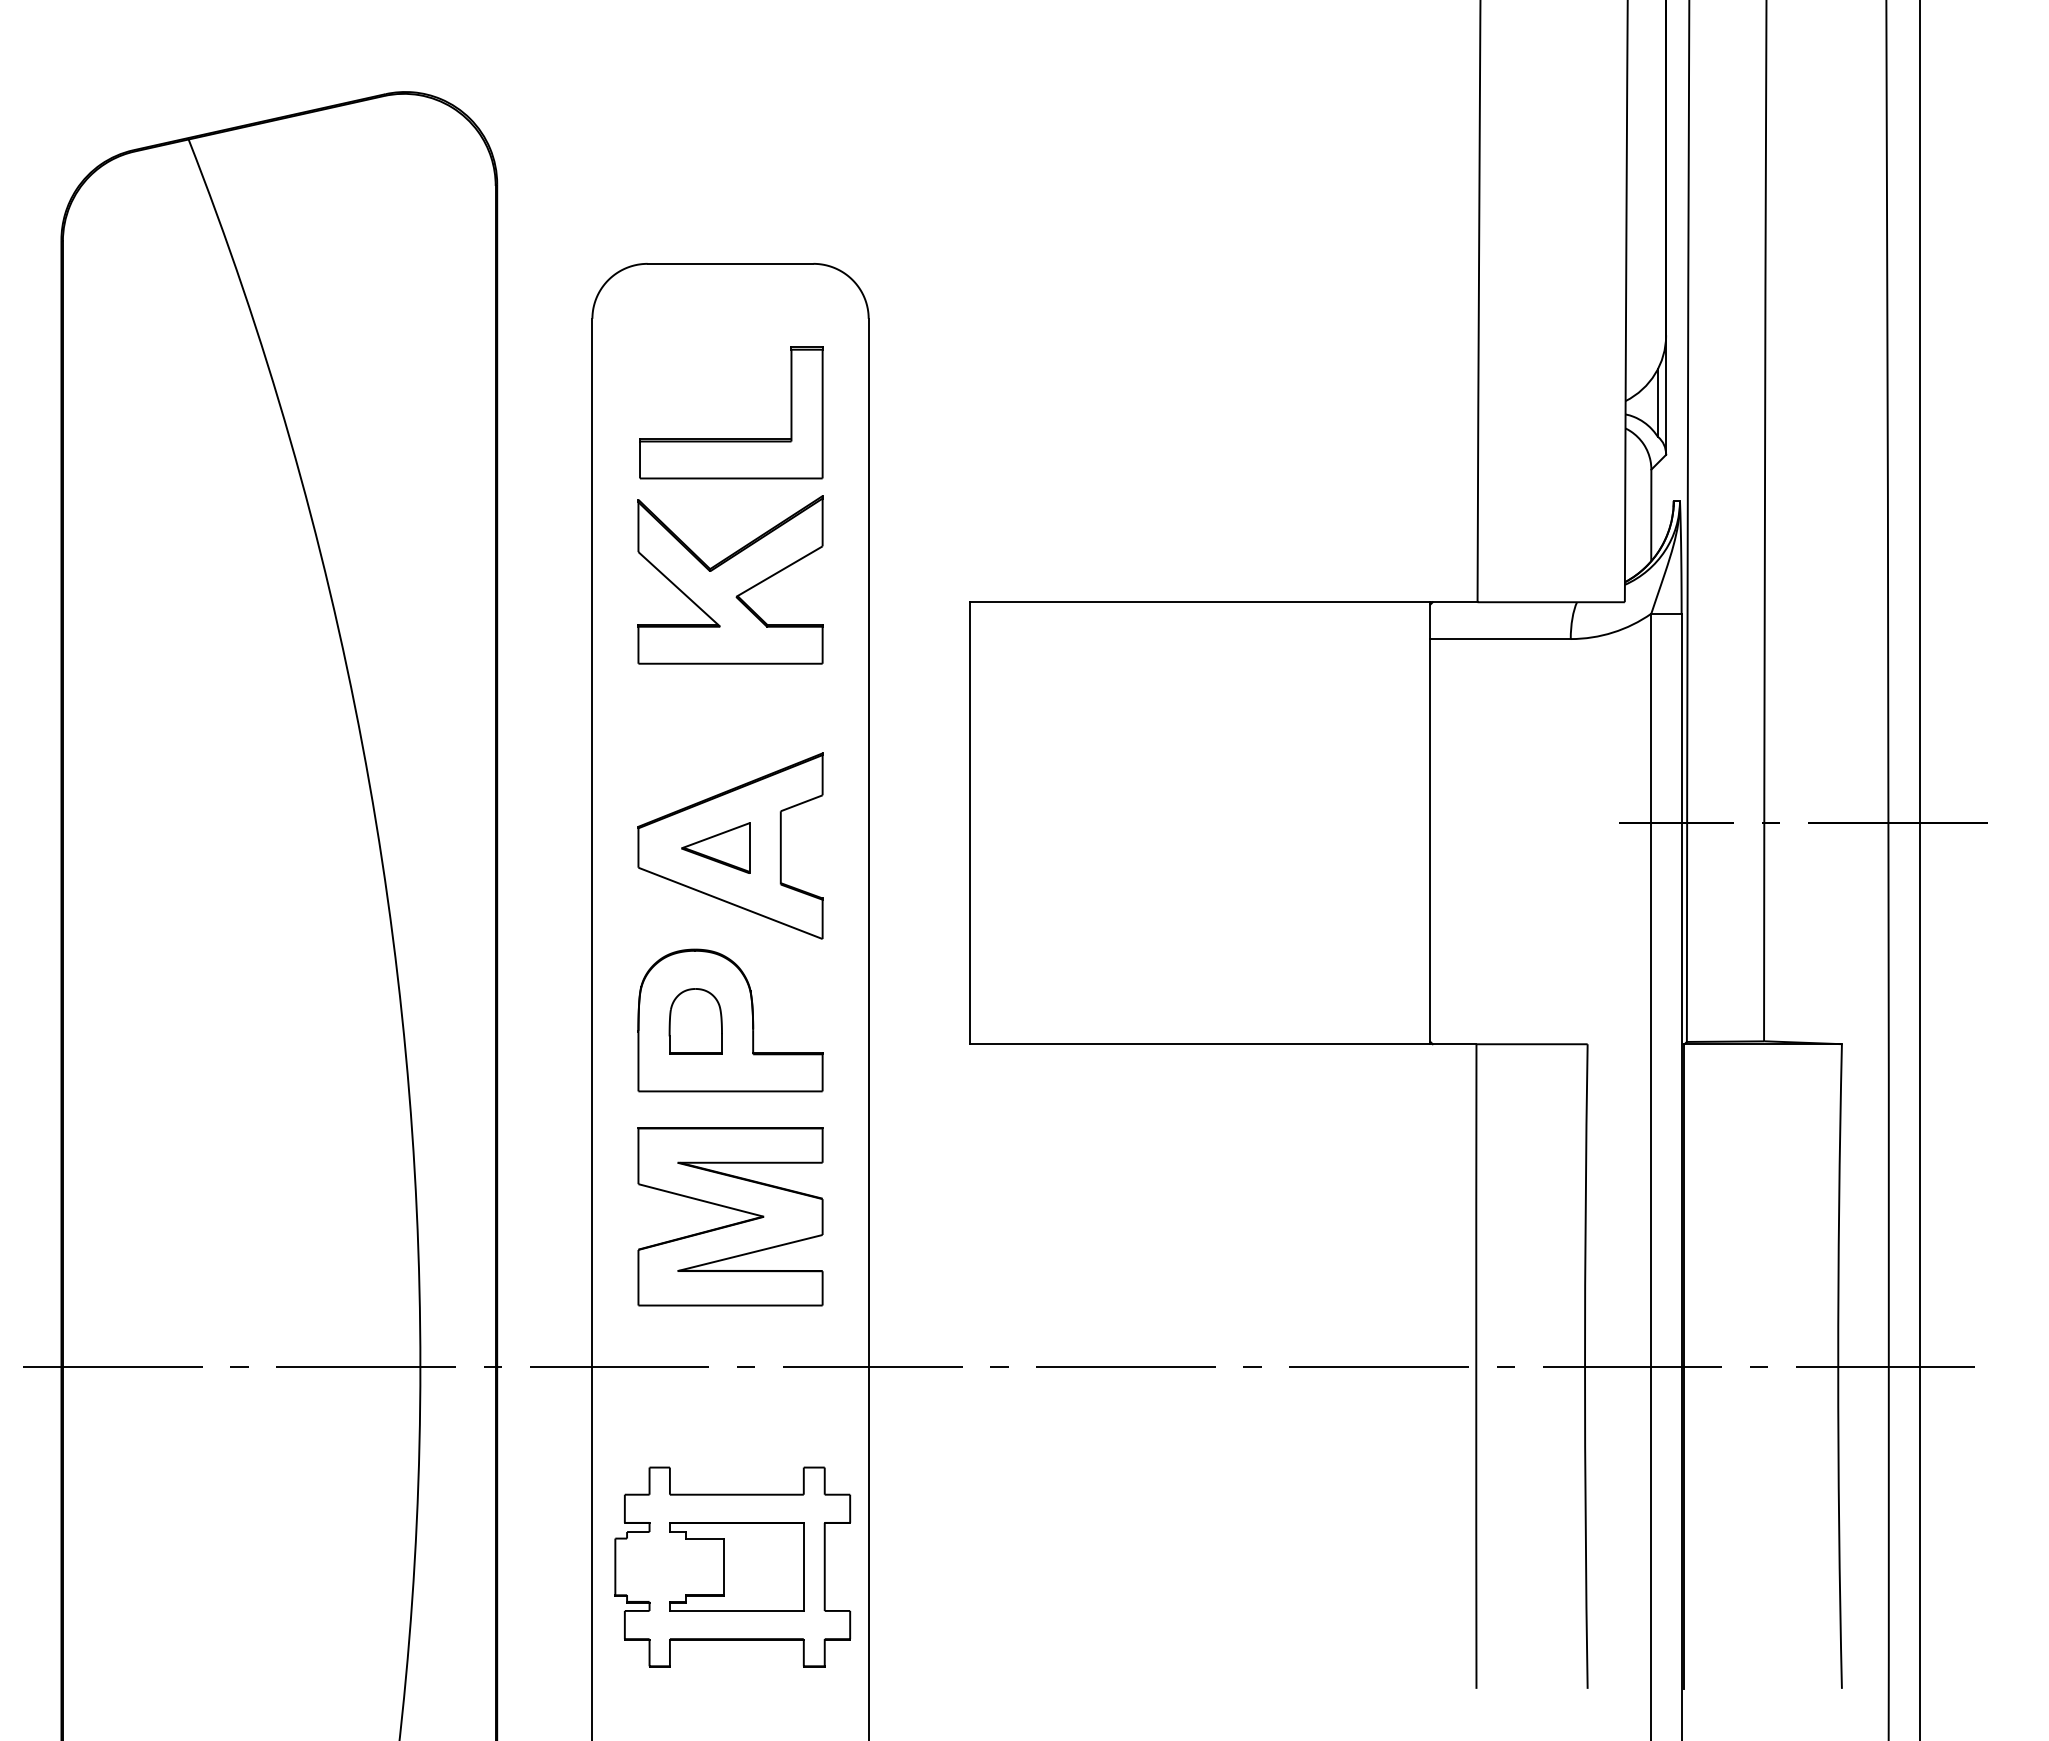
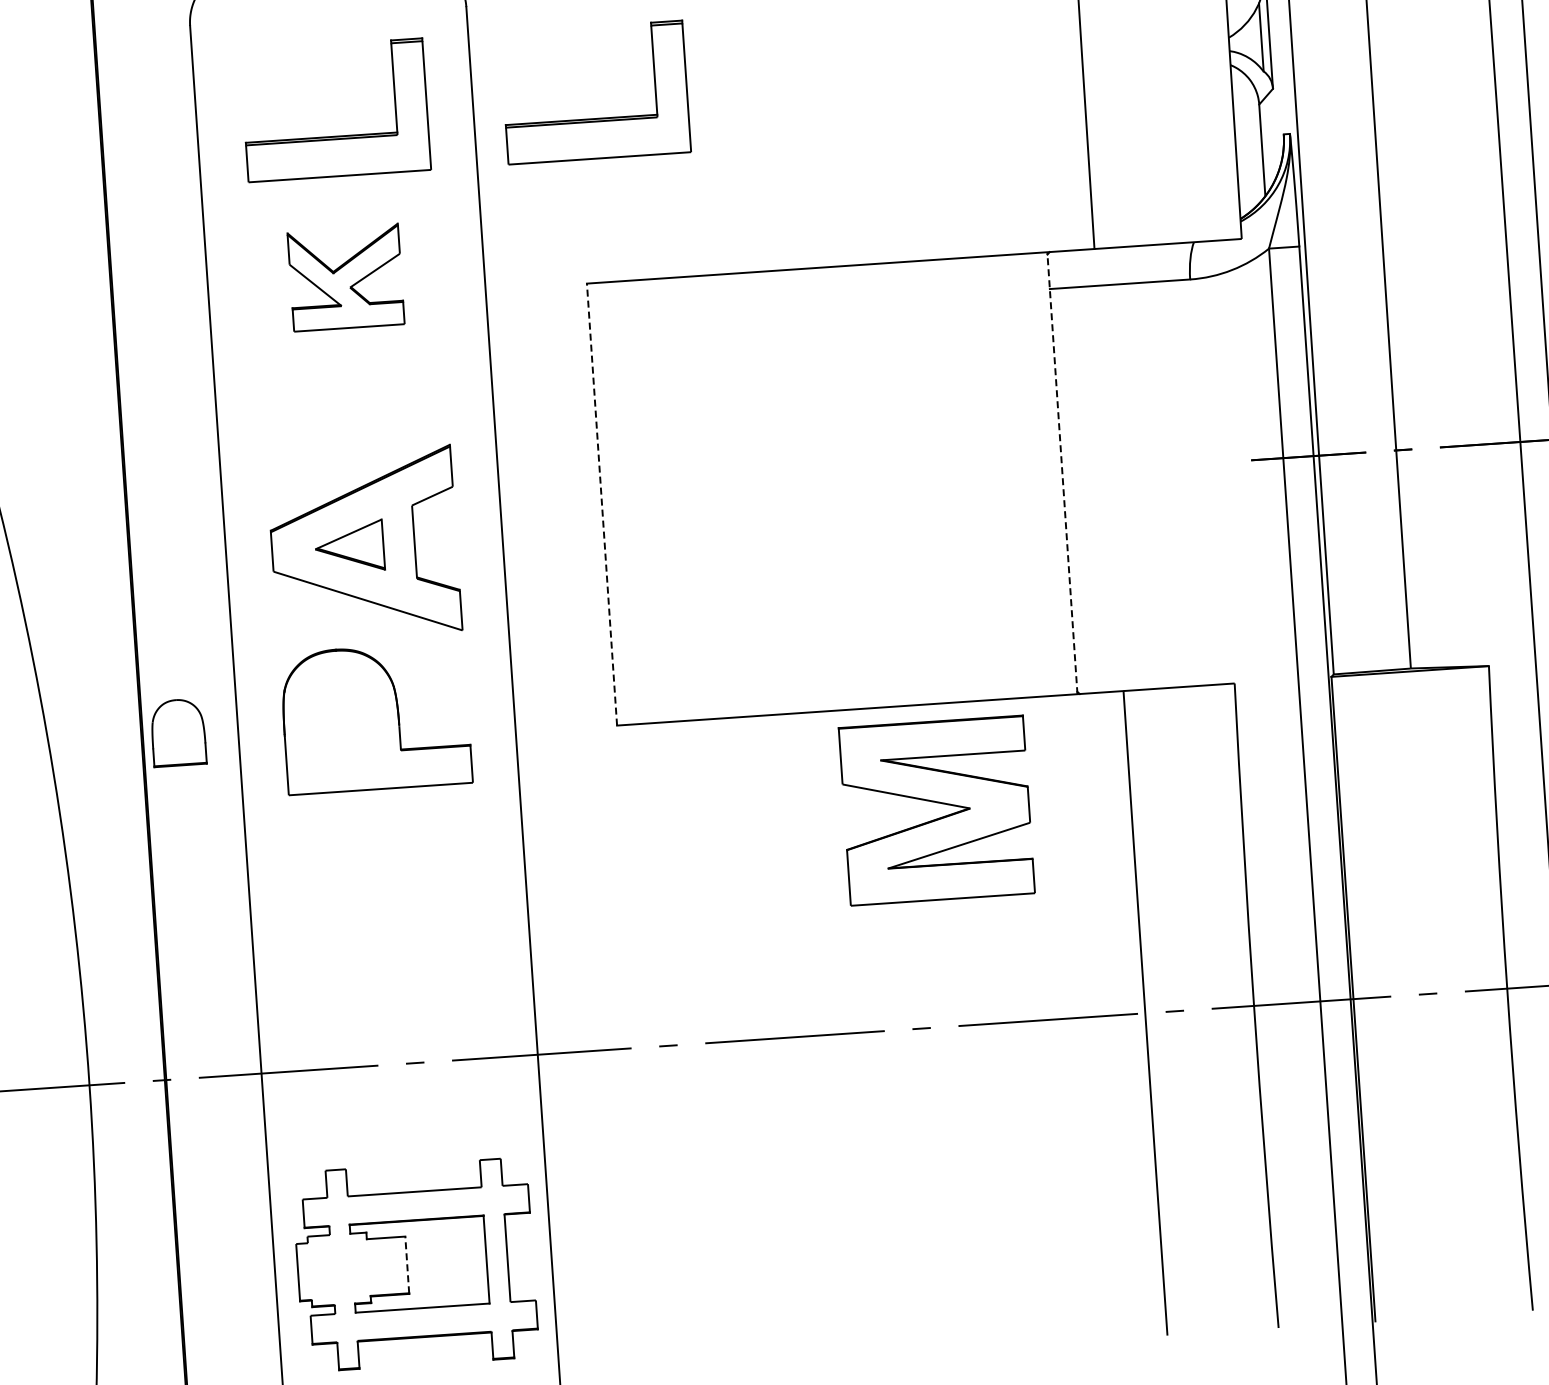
part: (991, 438) -> (597, 118), added
part: (730, 579) -> (345, 277), size x0.6
line: (969, 822) -> (601, 503), solid -> dashed
line: (1430, 822) -> (1062, 472), solid -> dashed
part: (695, 1021) -> (178, 732), moved
part: (731, 1209) -> (937, 803), moved
line: (724, 1566) -> (407, 1264), solid -> dashed

